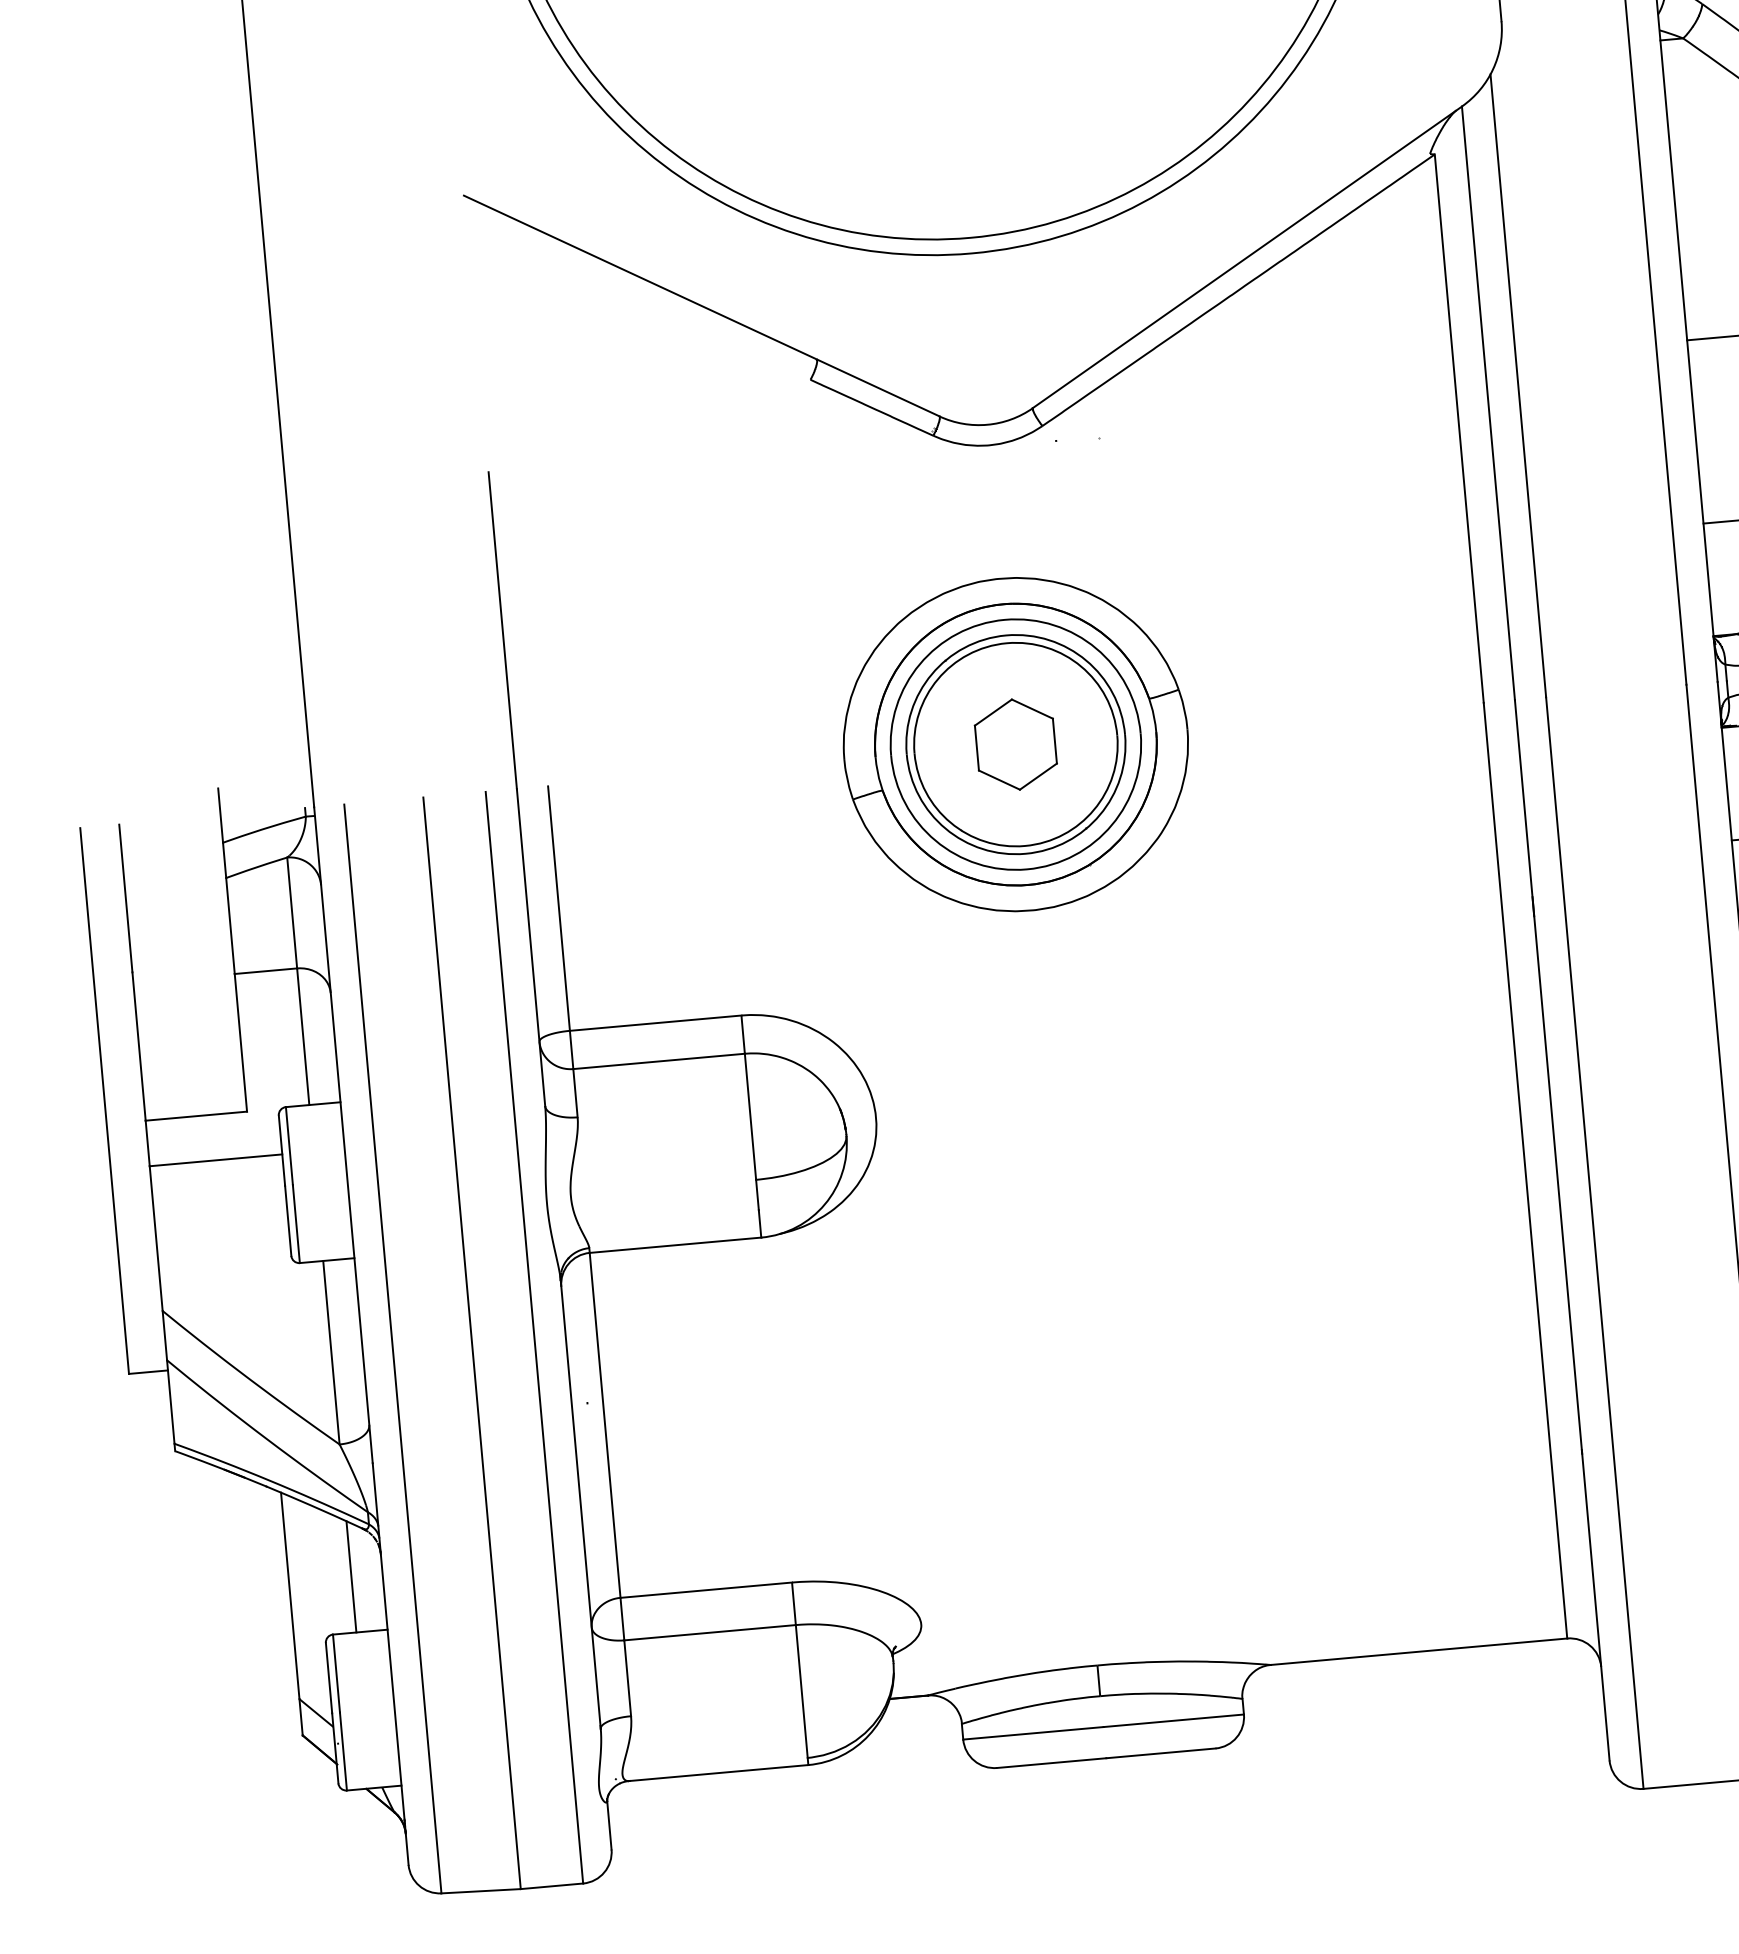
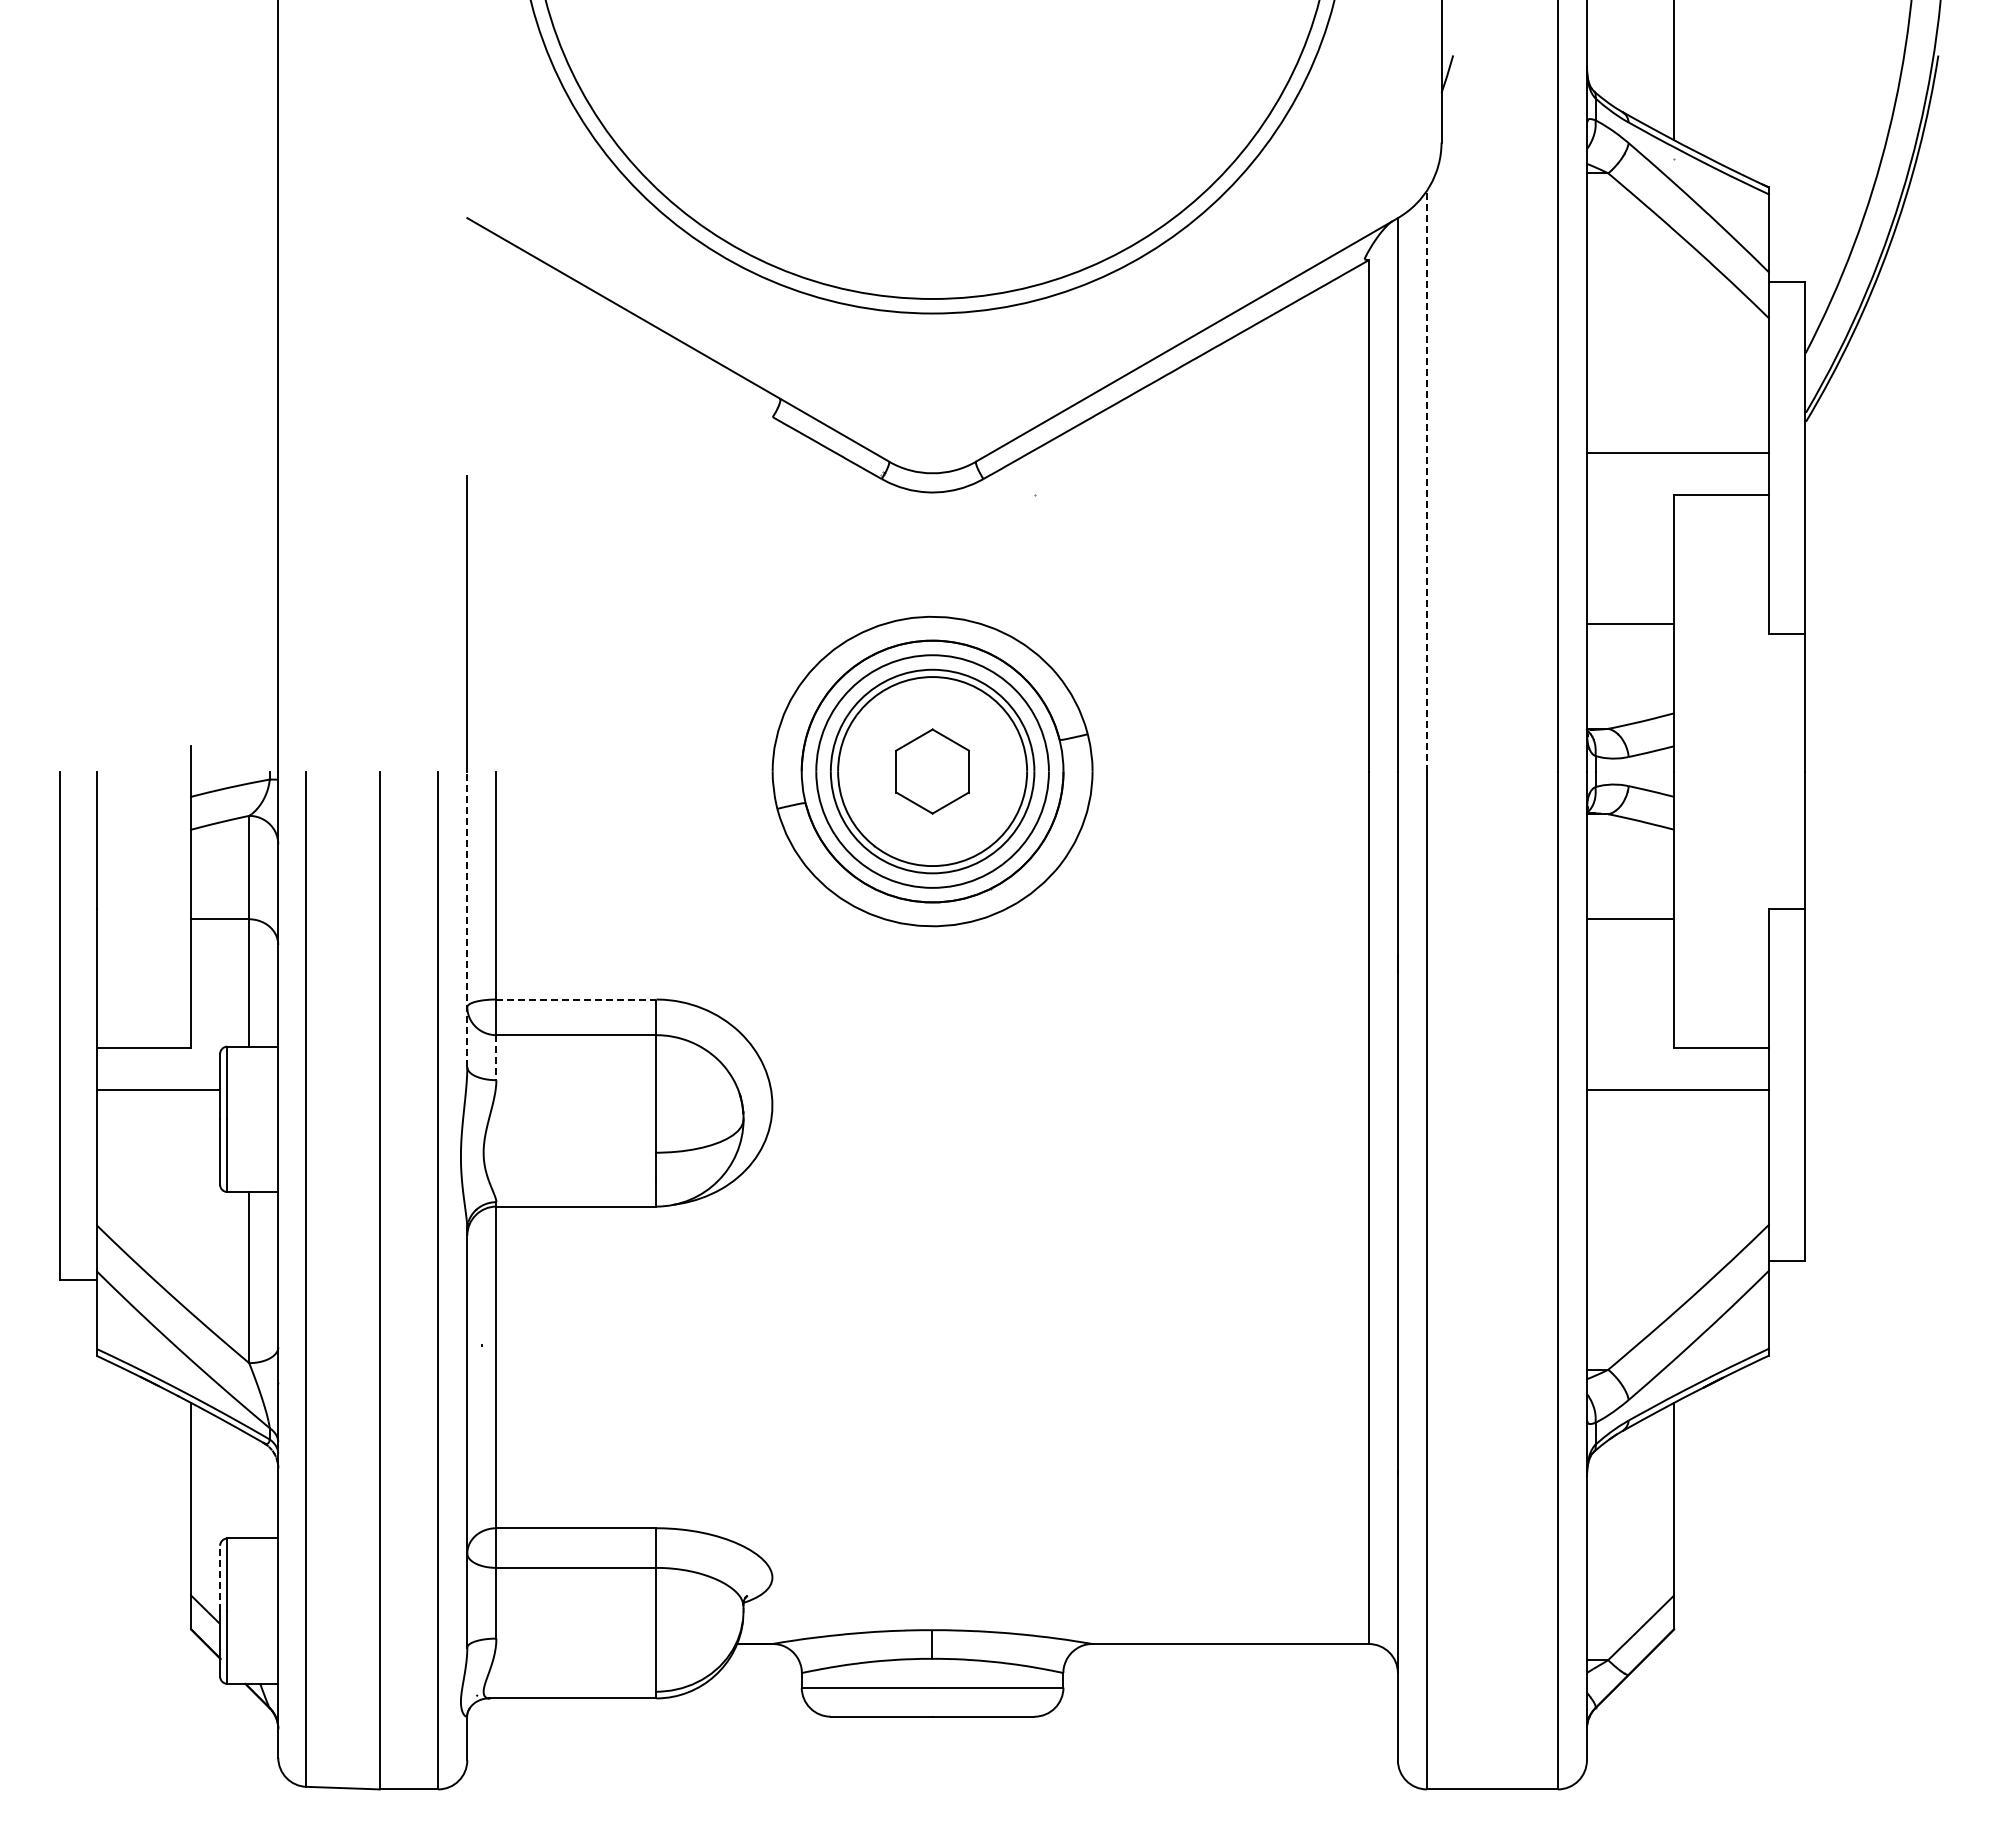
line: (1518, 385) -> (1427, 480), solid -> dashed
line: (531, 947) -> (467, 919), solid -> dashed
line: (655, 1023) -> (576, 999), solid -> dashed
line: (575, 1093) -> (496, 1057), solid -> dashed
line: (351, 1576) -> (249, 1486), removed
line: (329, 1678) -> (220, 1578), solid -> dashed

